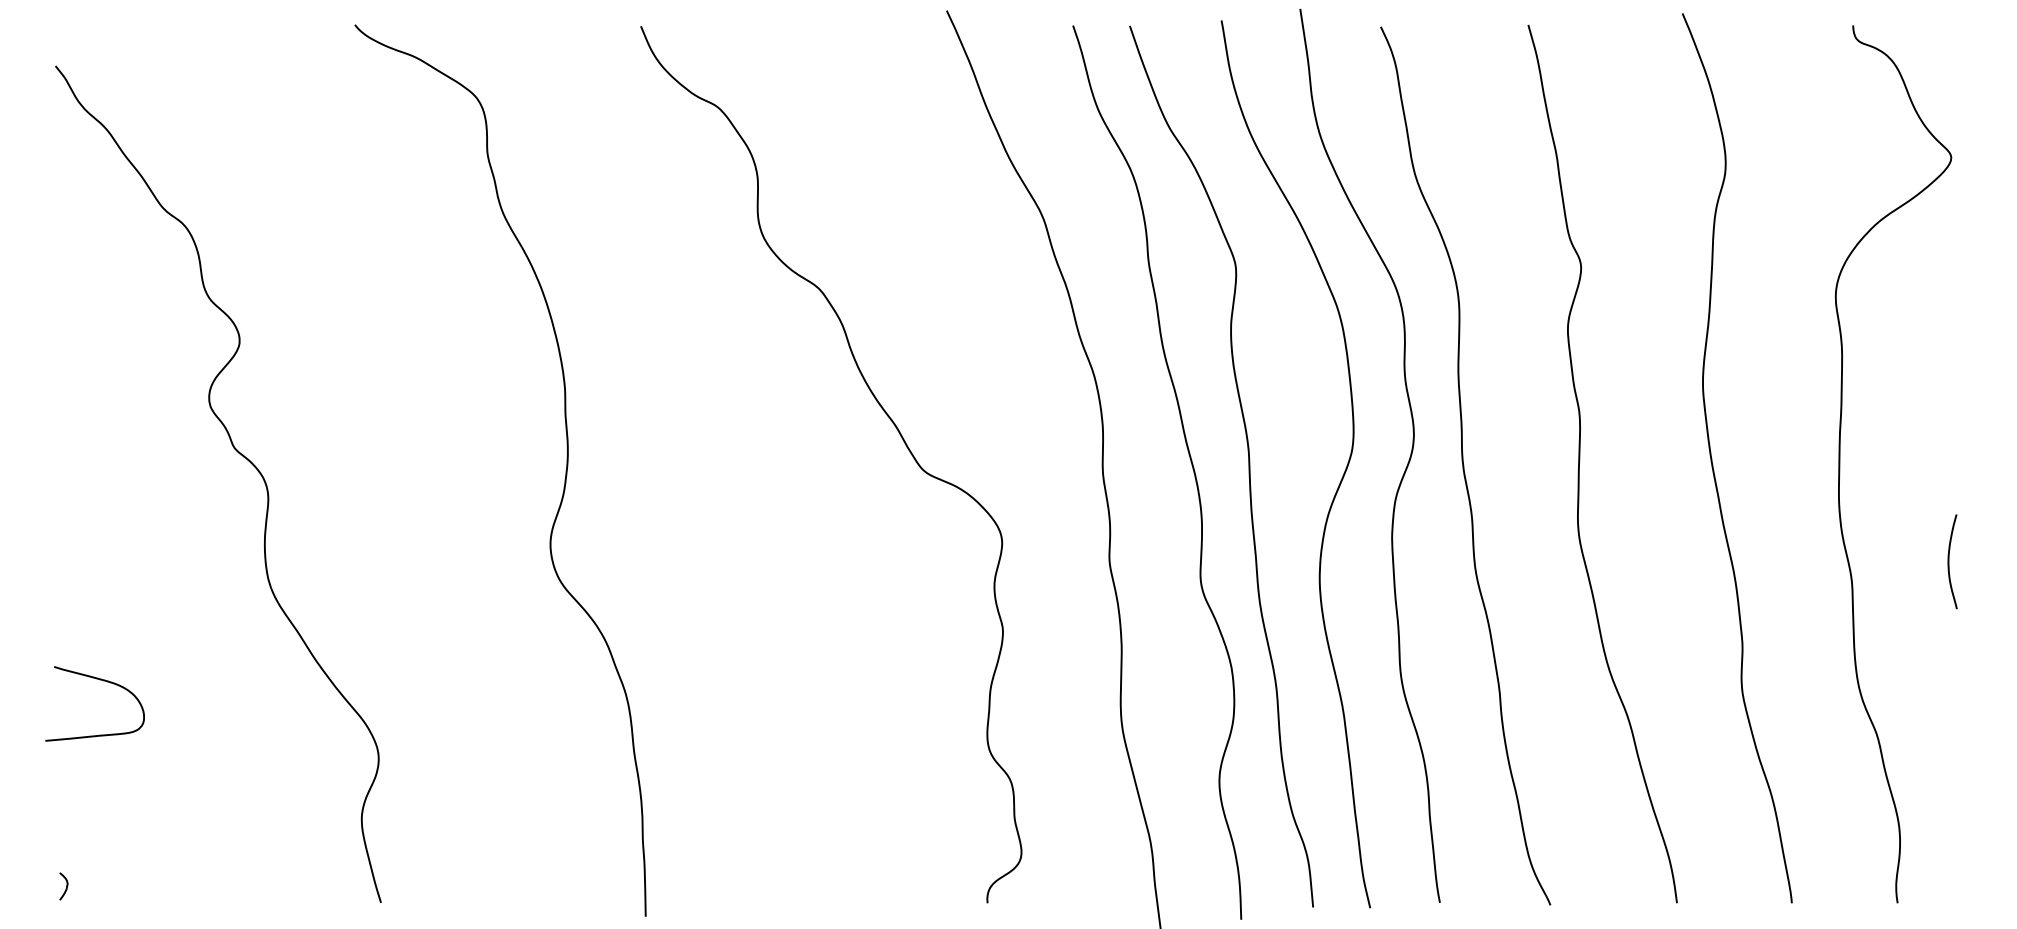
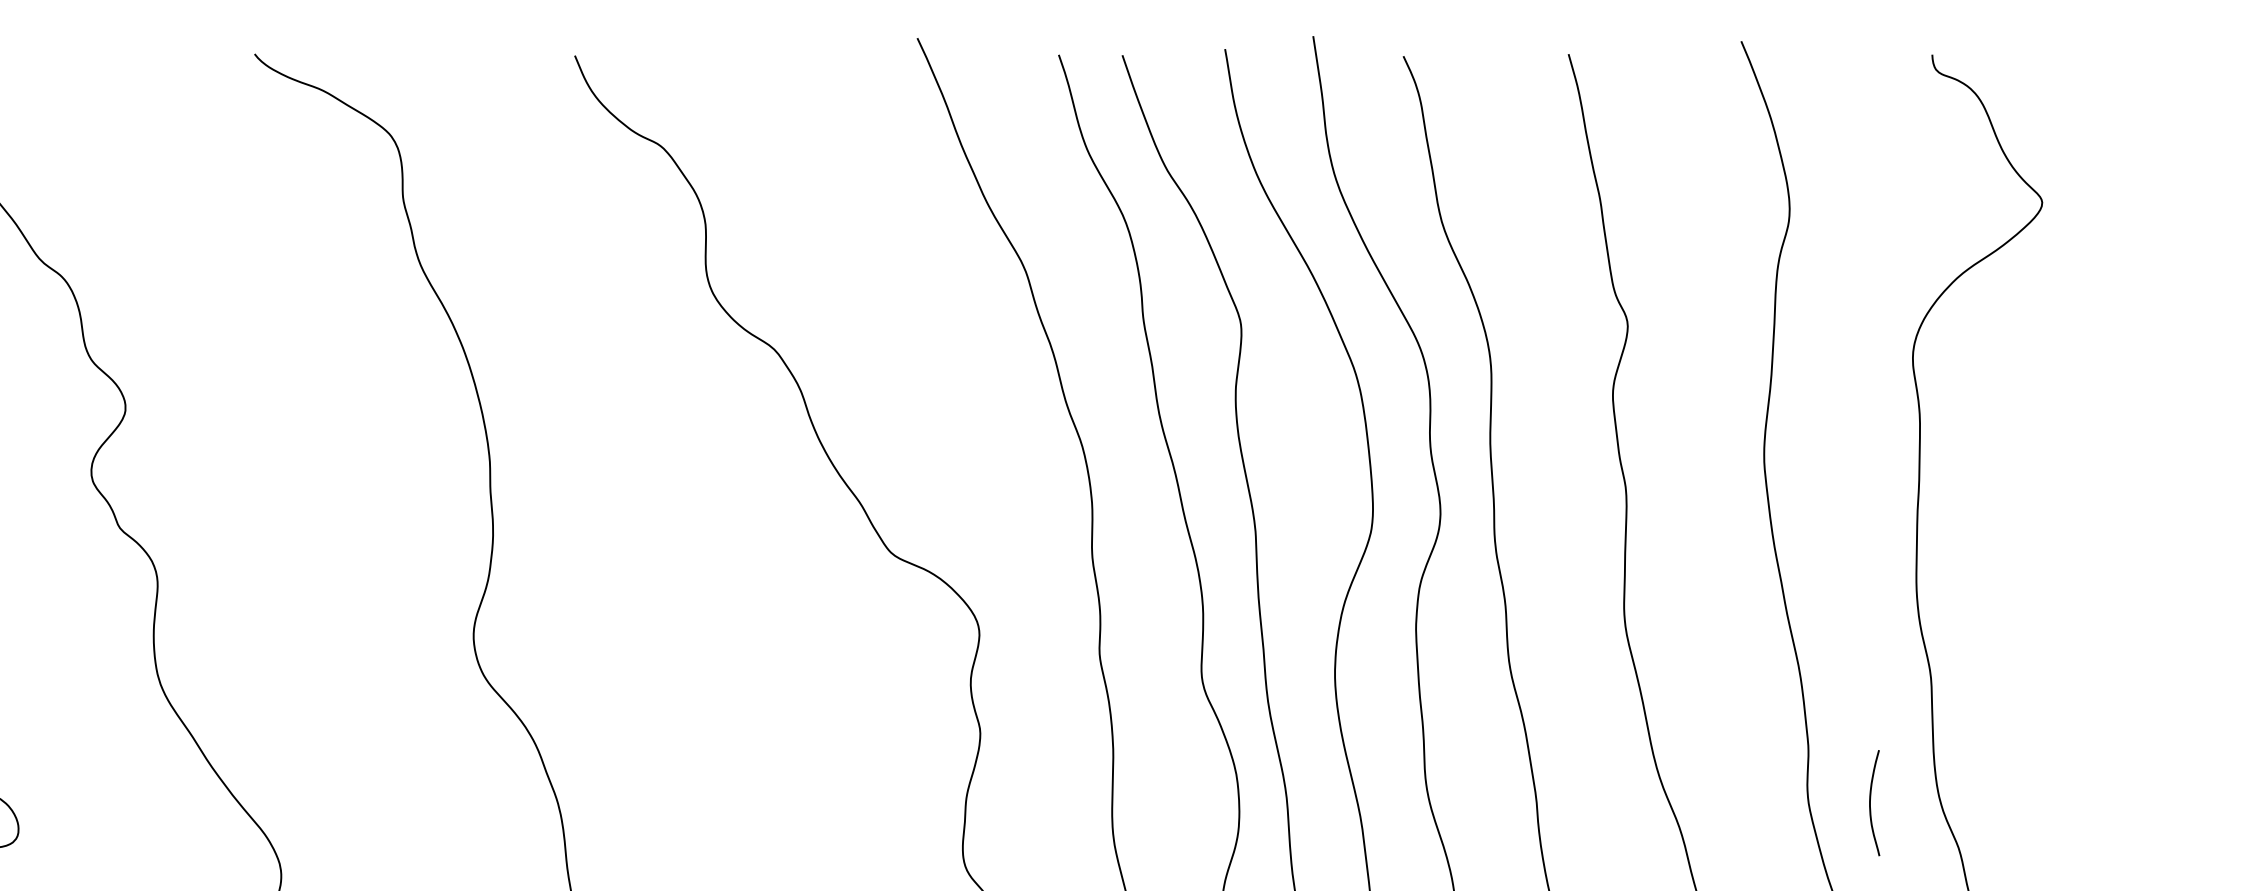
curve: (1949, 561) -> (1871, 802), moved

